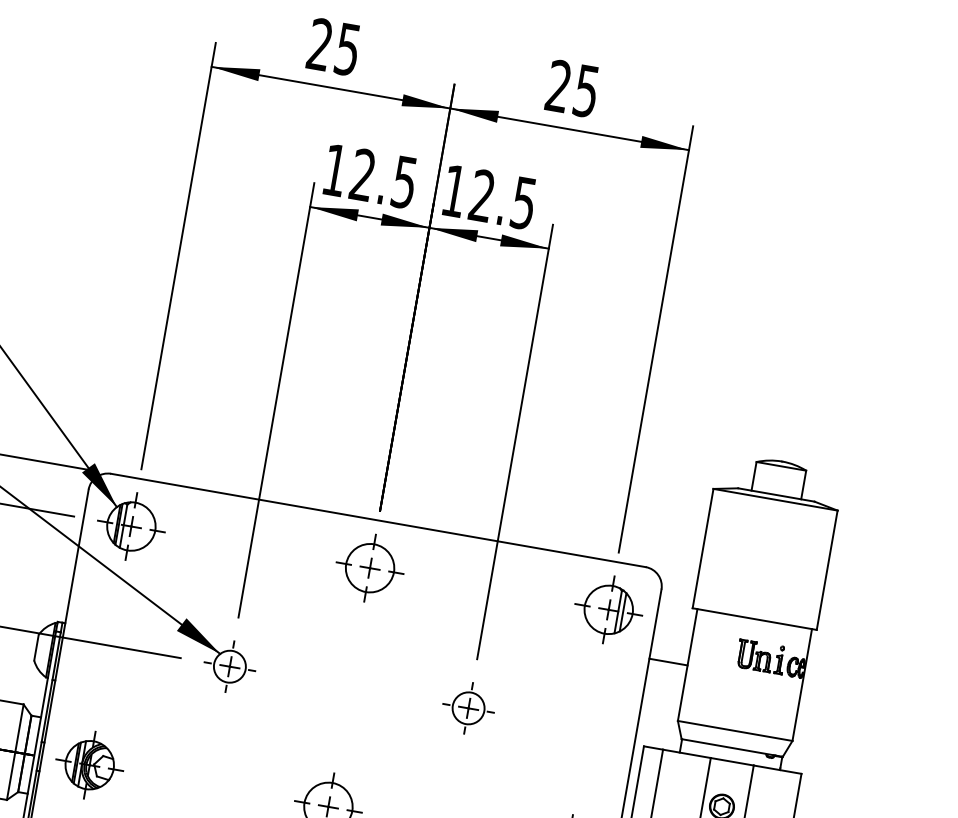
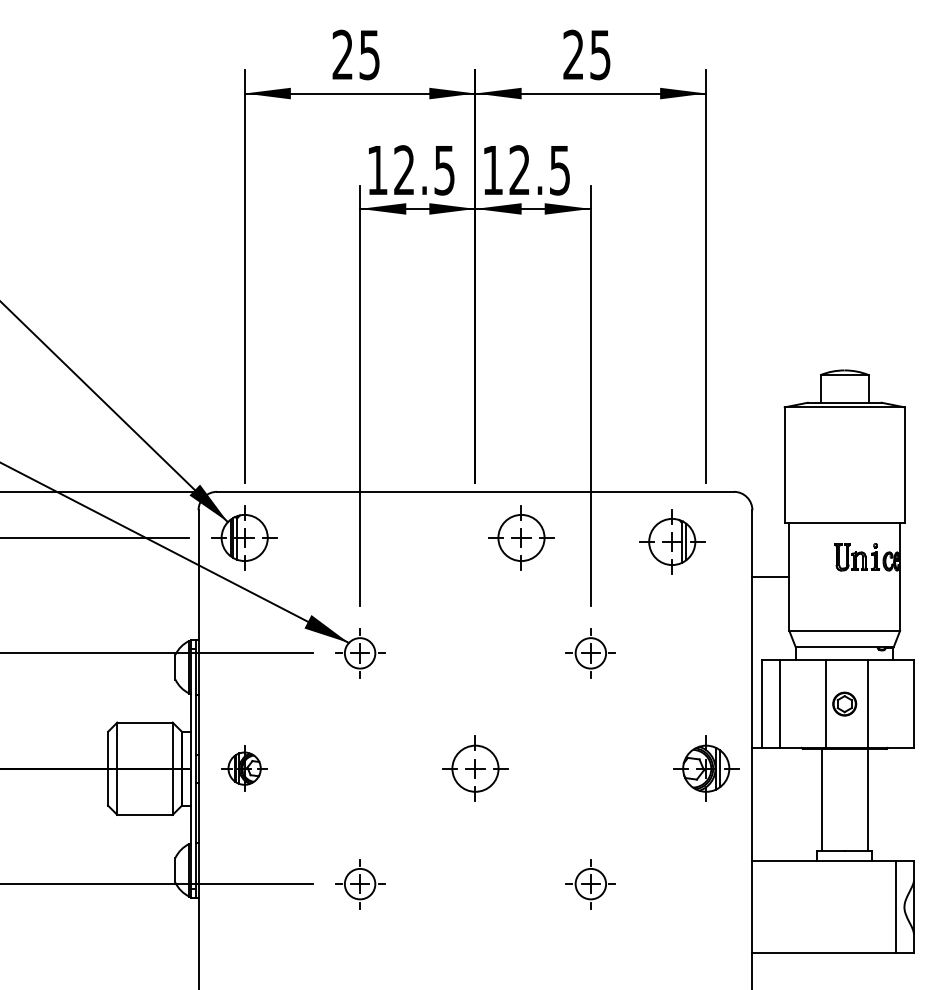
part: (370, 567) -> (521, 537), moved
part: (609, 609) -> (672, 541), moved
part: (89, 764) -> (244, 768), size x0.7

